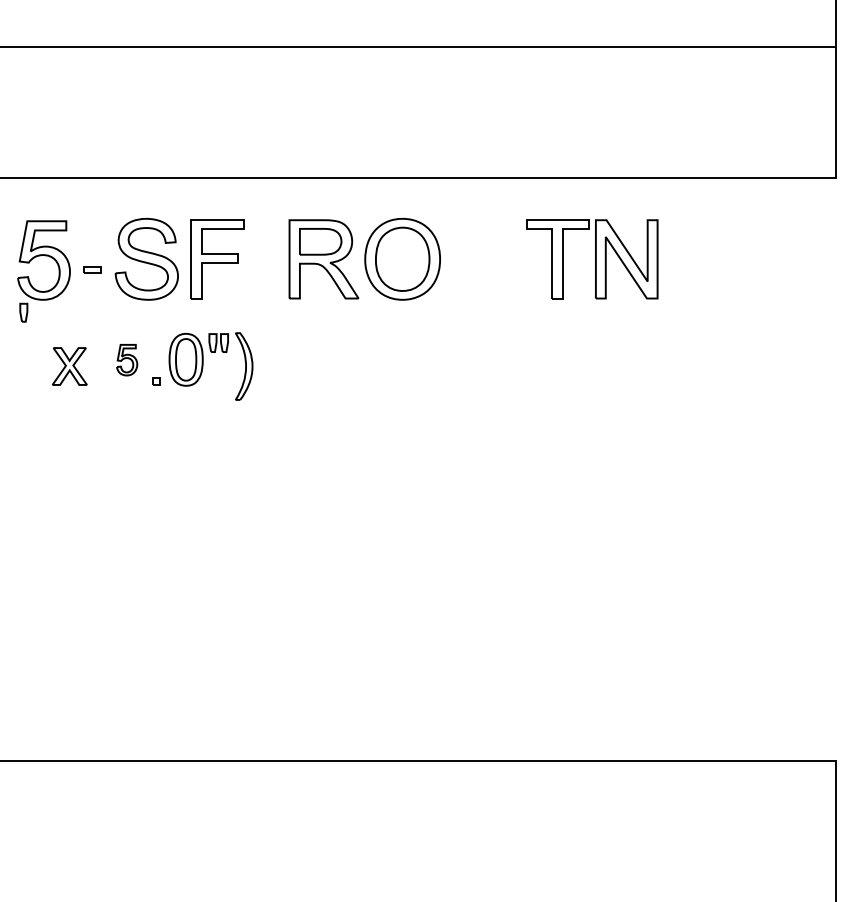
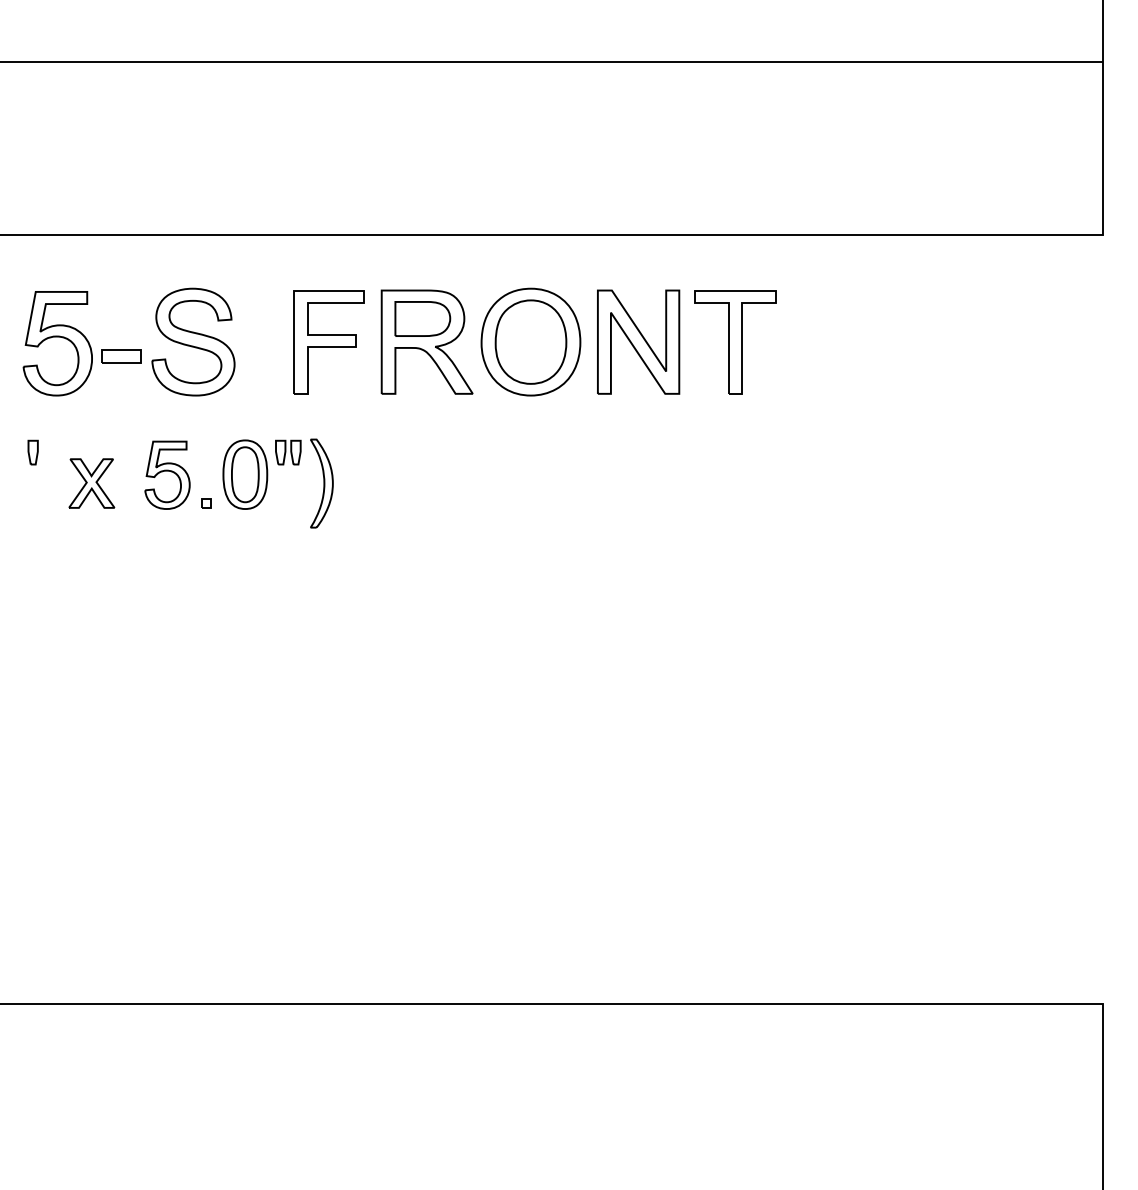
part: (626, 258) -> (638, 341), moved
part: (217, 259) -> (328, 342), moved
part: (92, 270) -> (121, 356), size x1.67
part: (23, 312) -> (32, 452), moved
part: (127, 359) -> (167, 474), size x1.67

